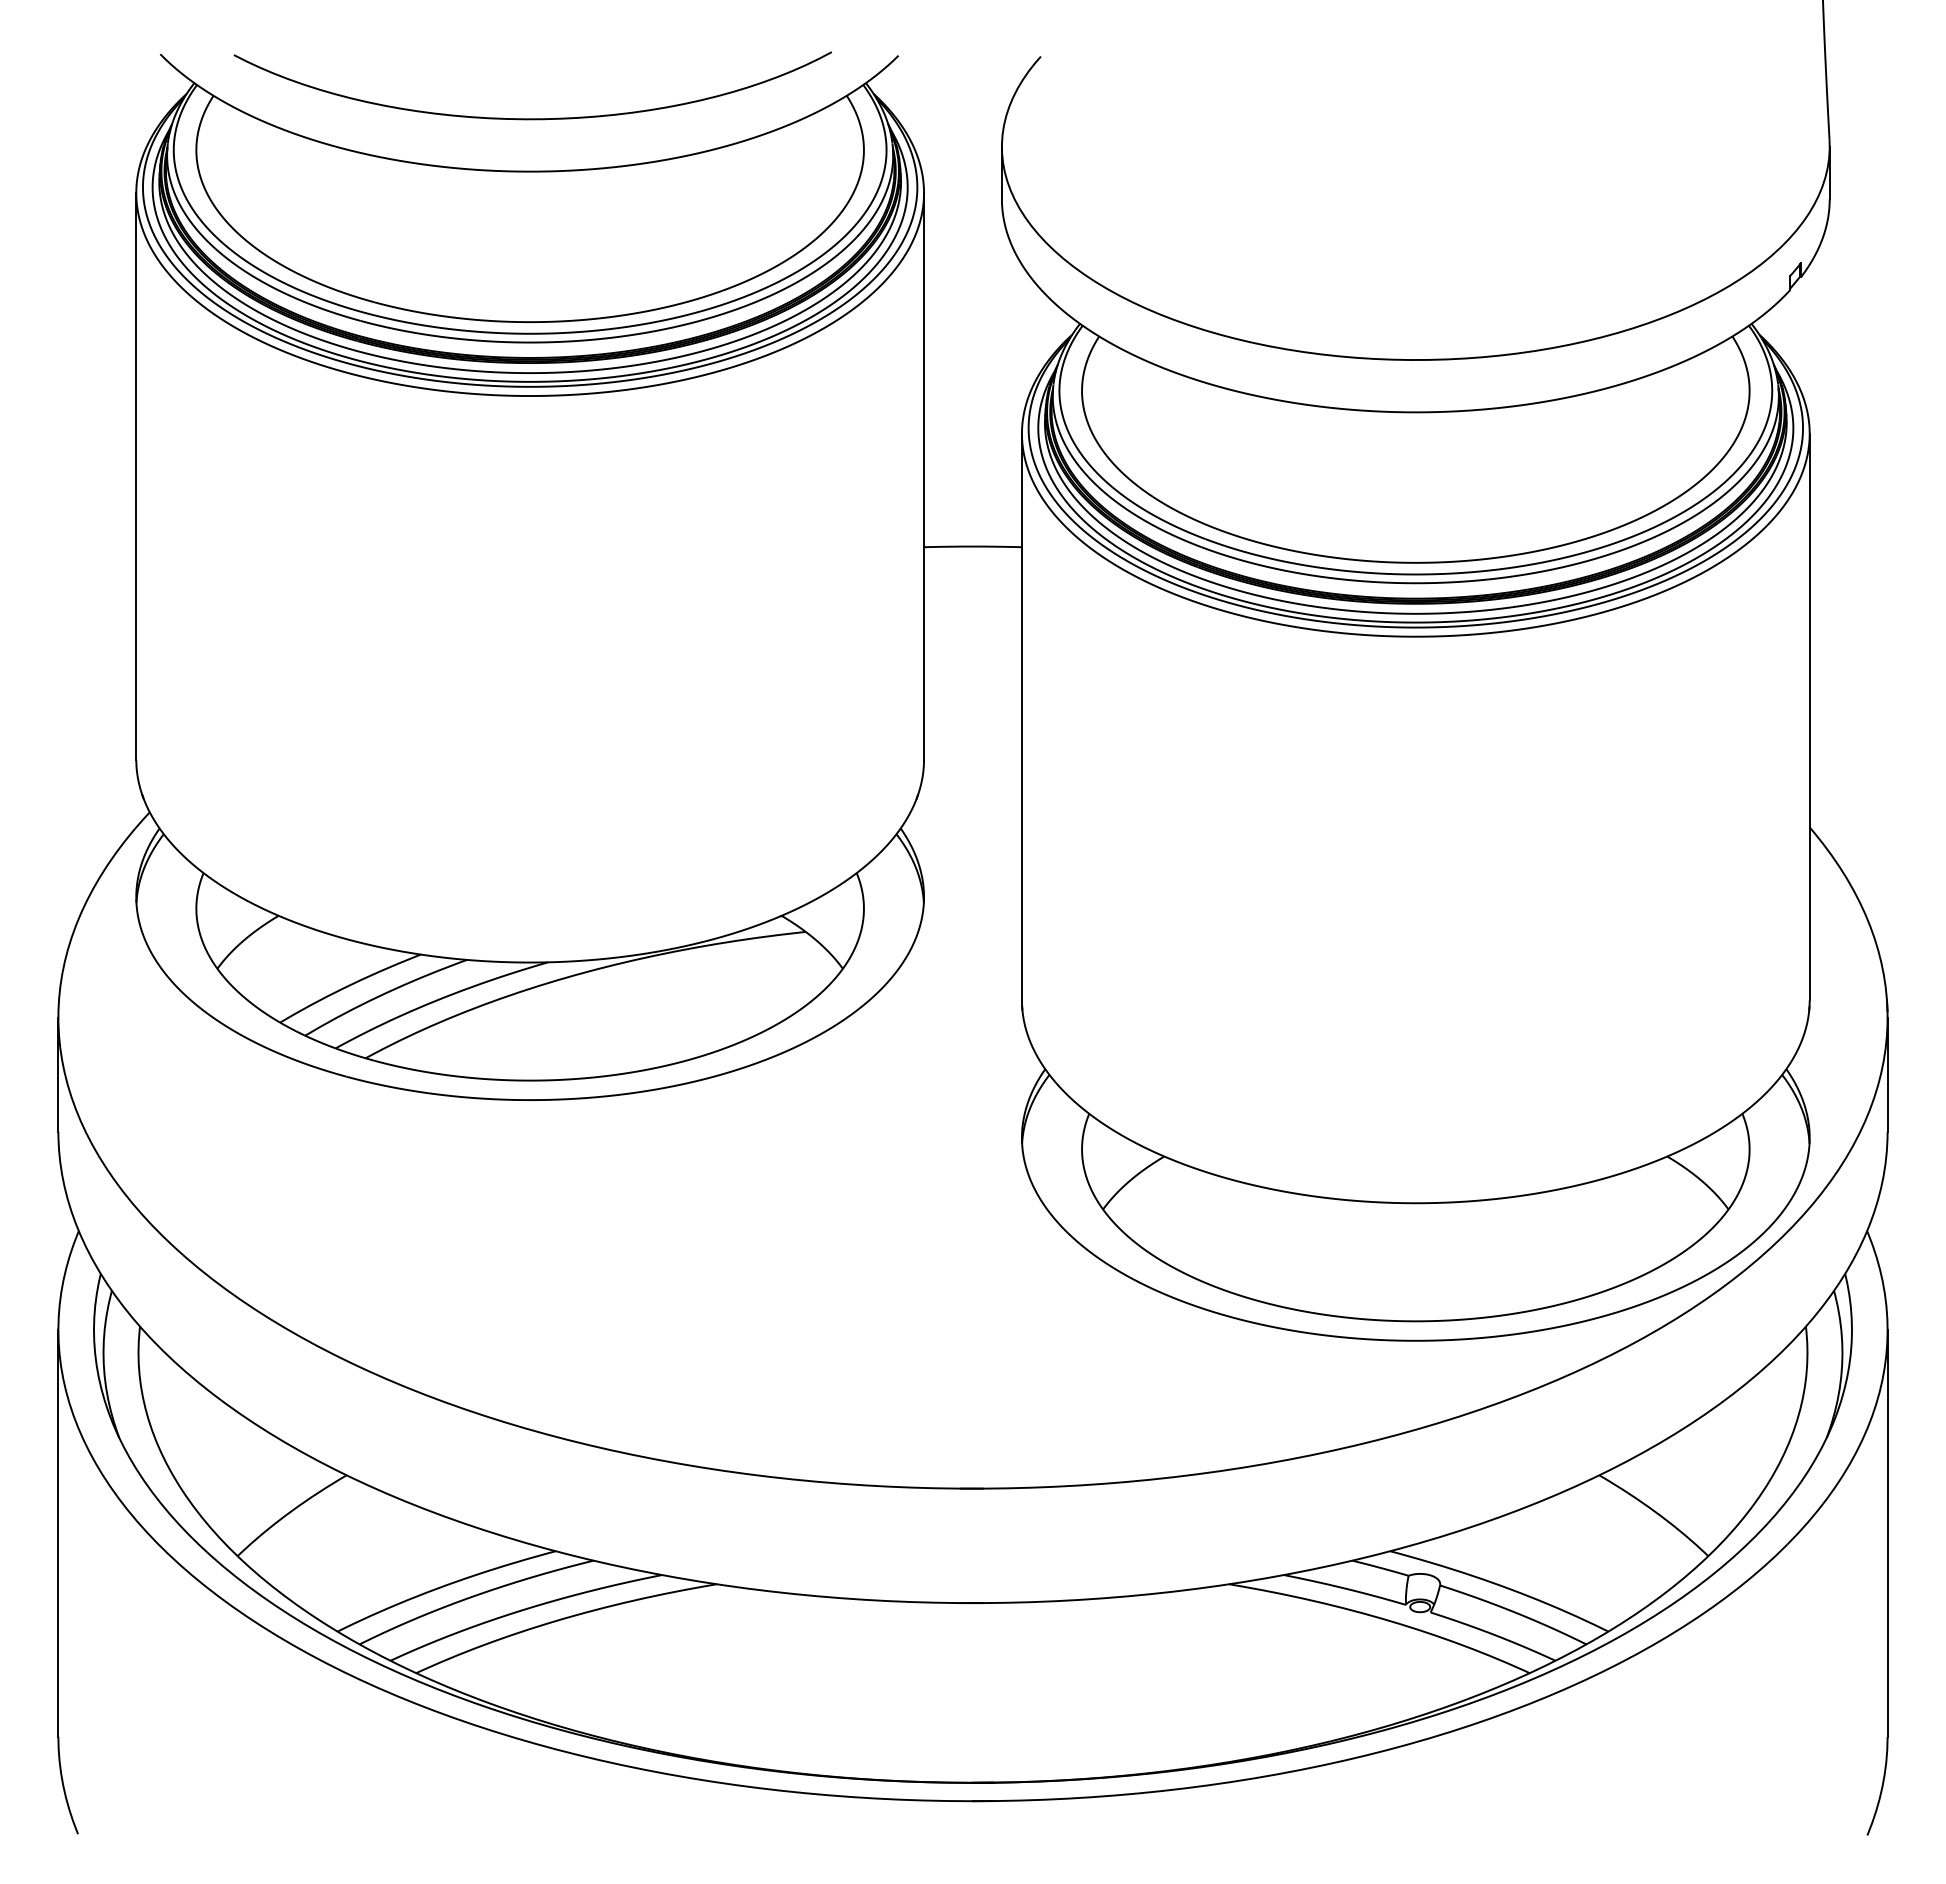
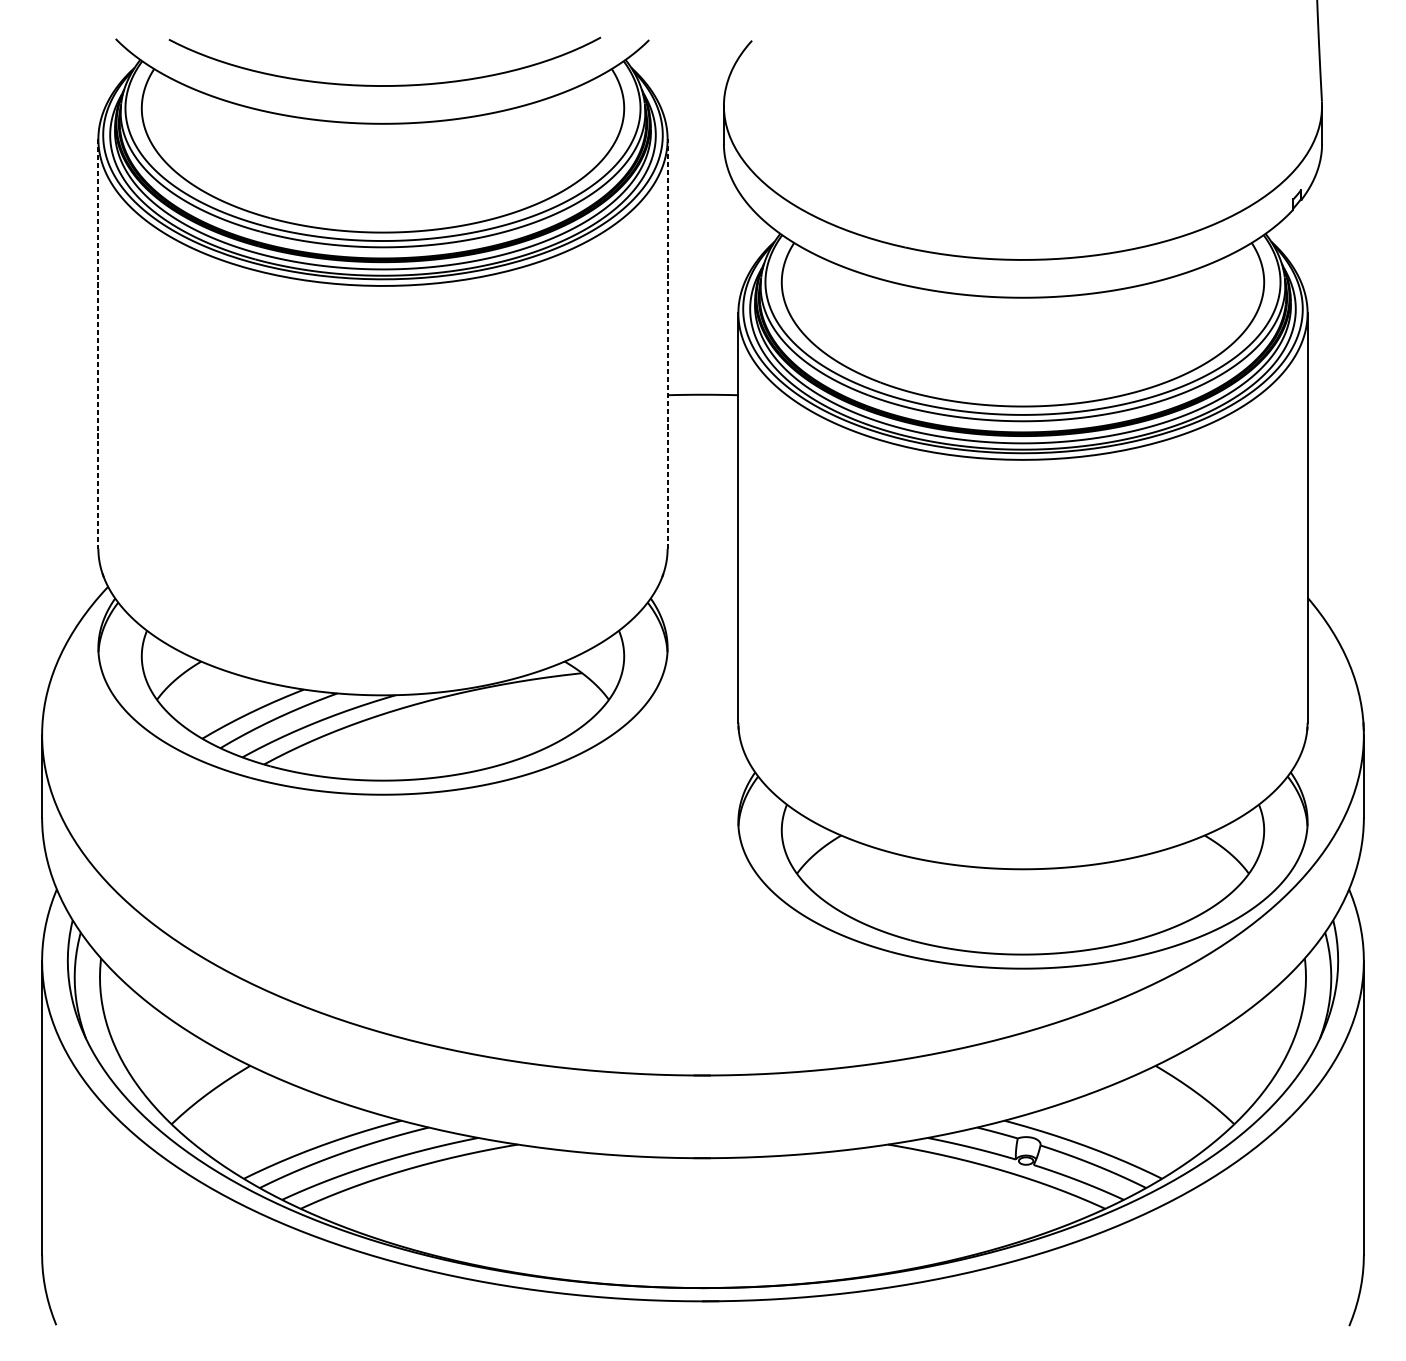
line: (924, 475) -> (667, 343), solid -> dashed
line: (136, 476) -> (98, 344), solid -> dashed

